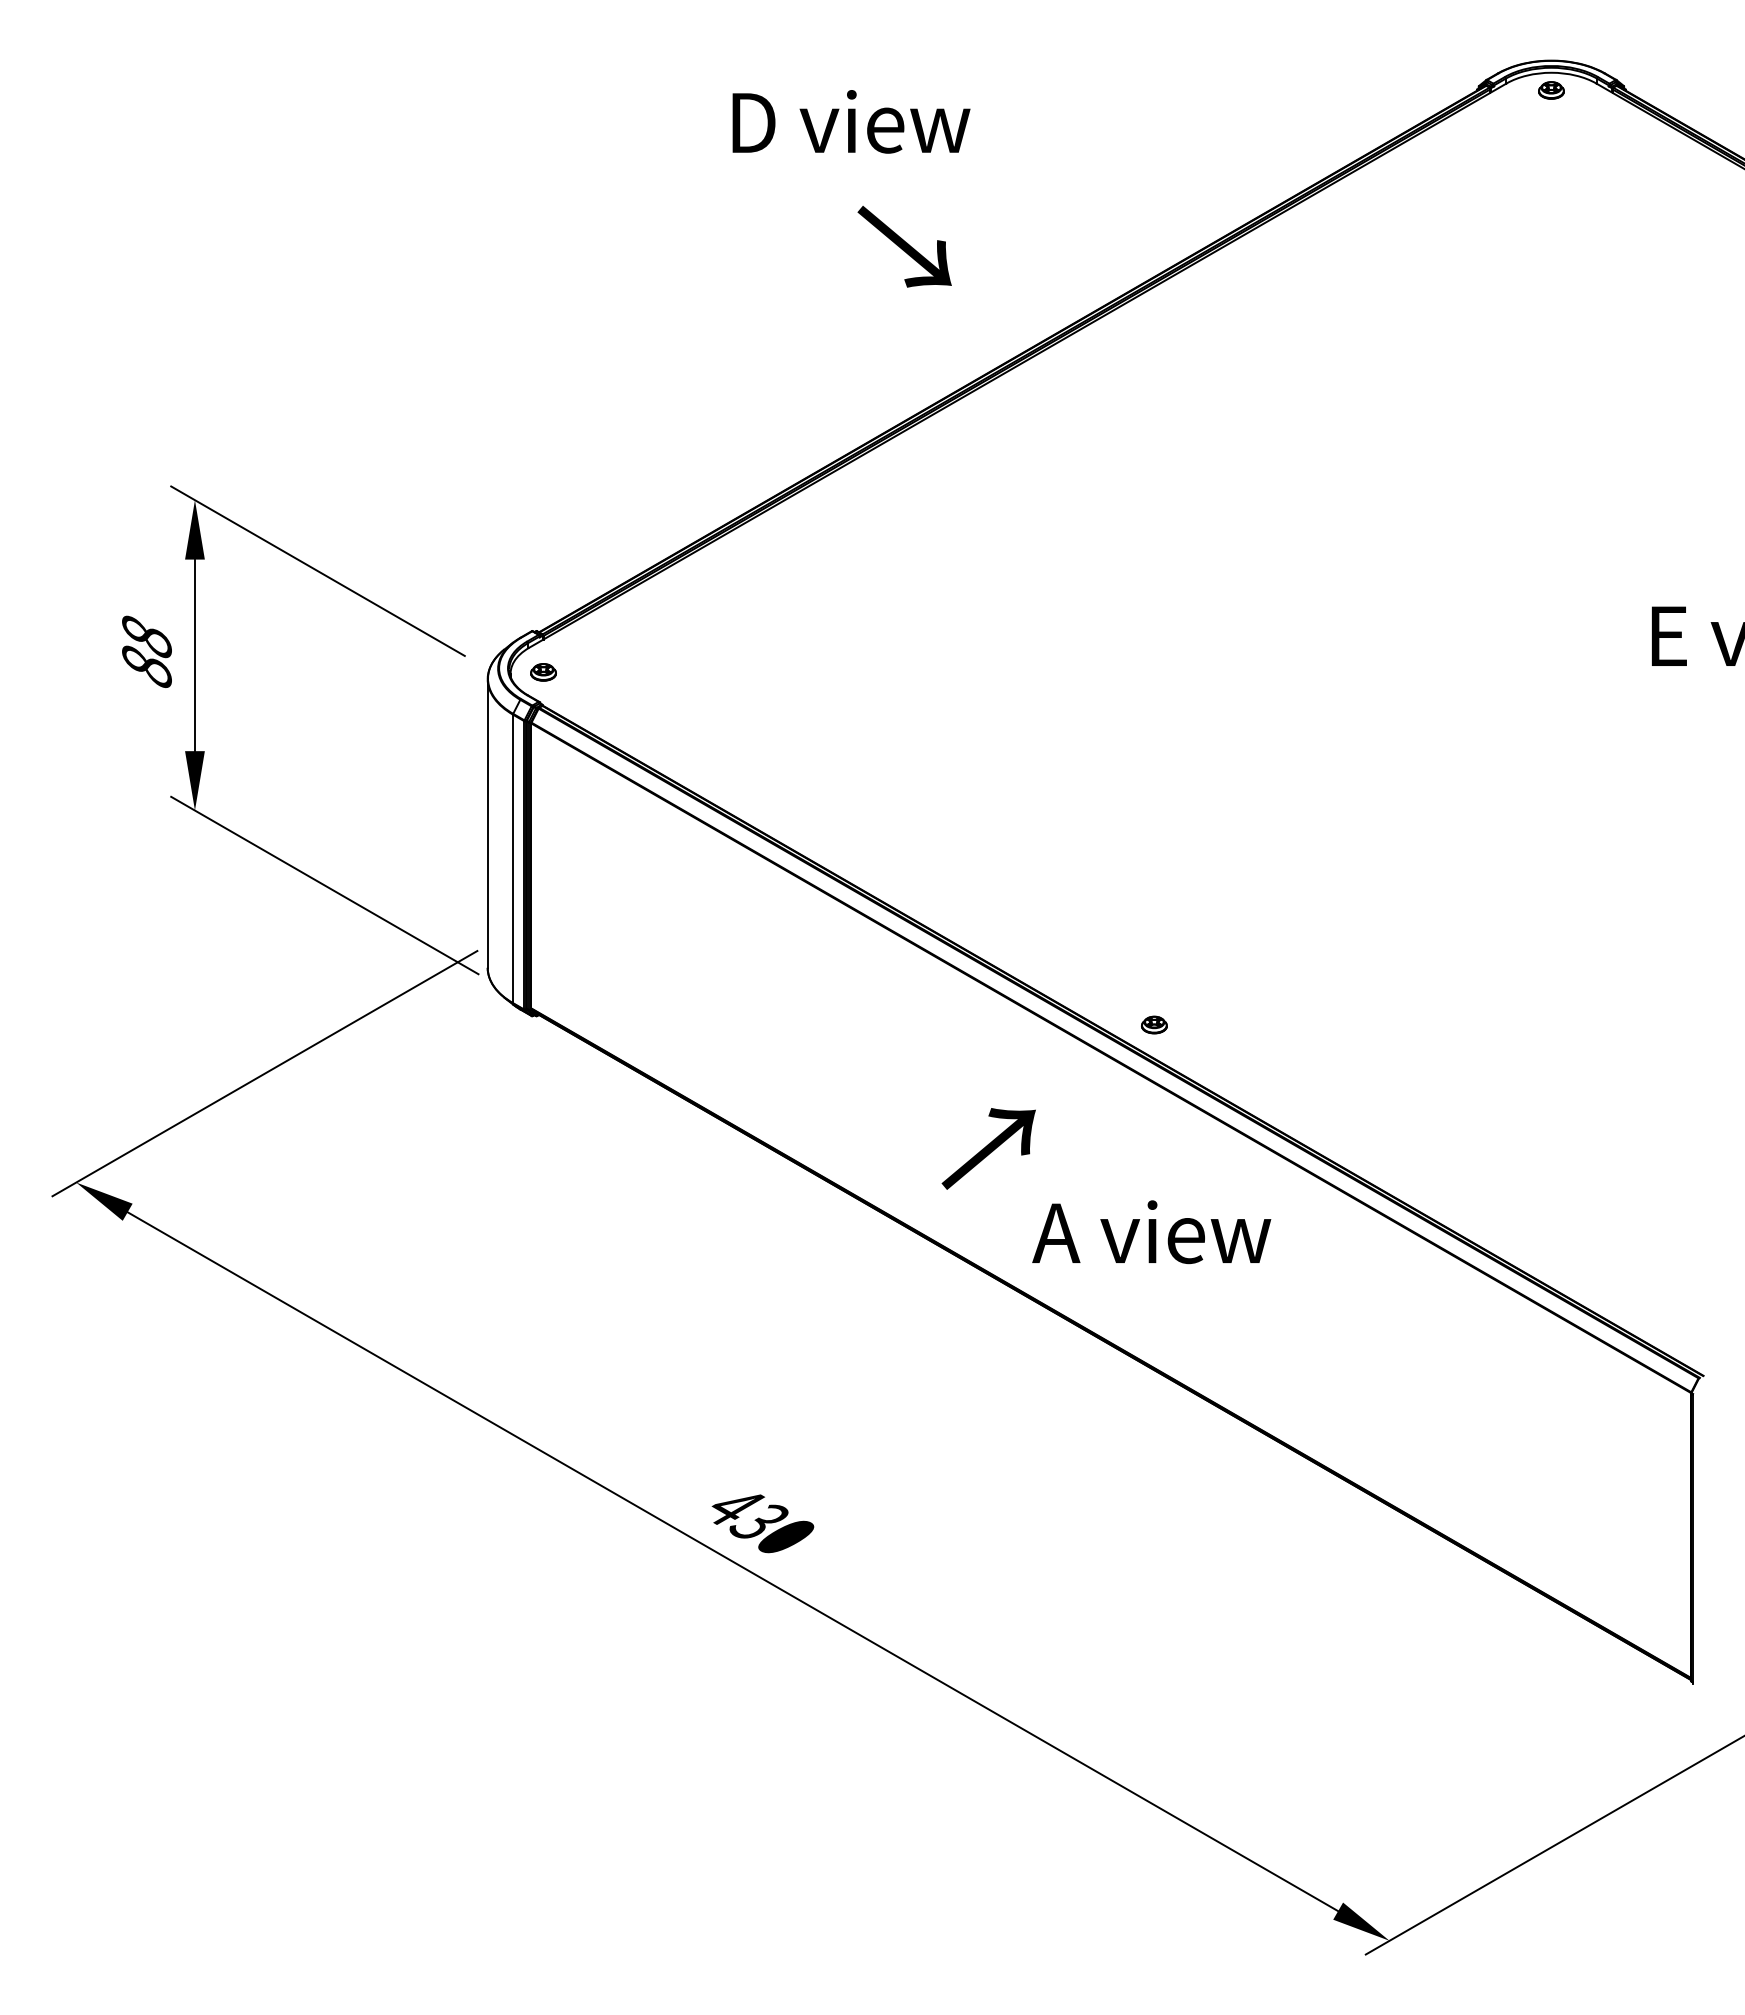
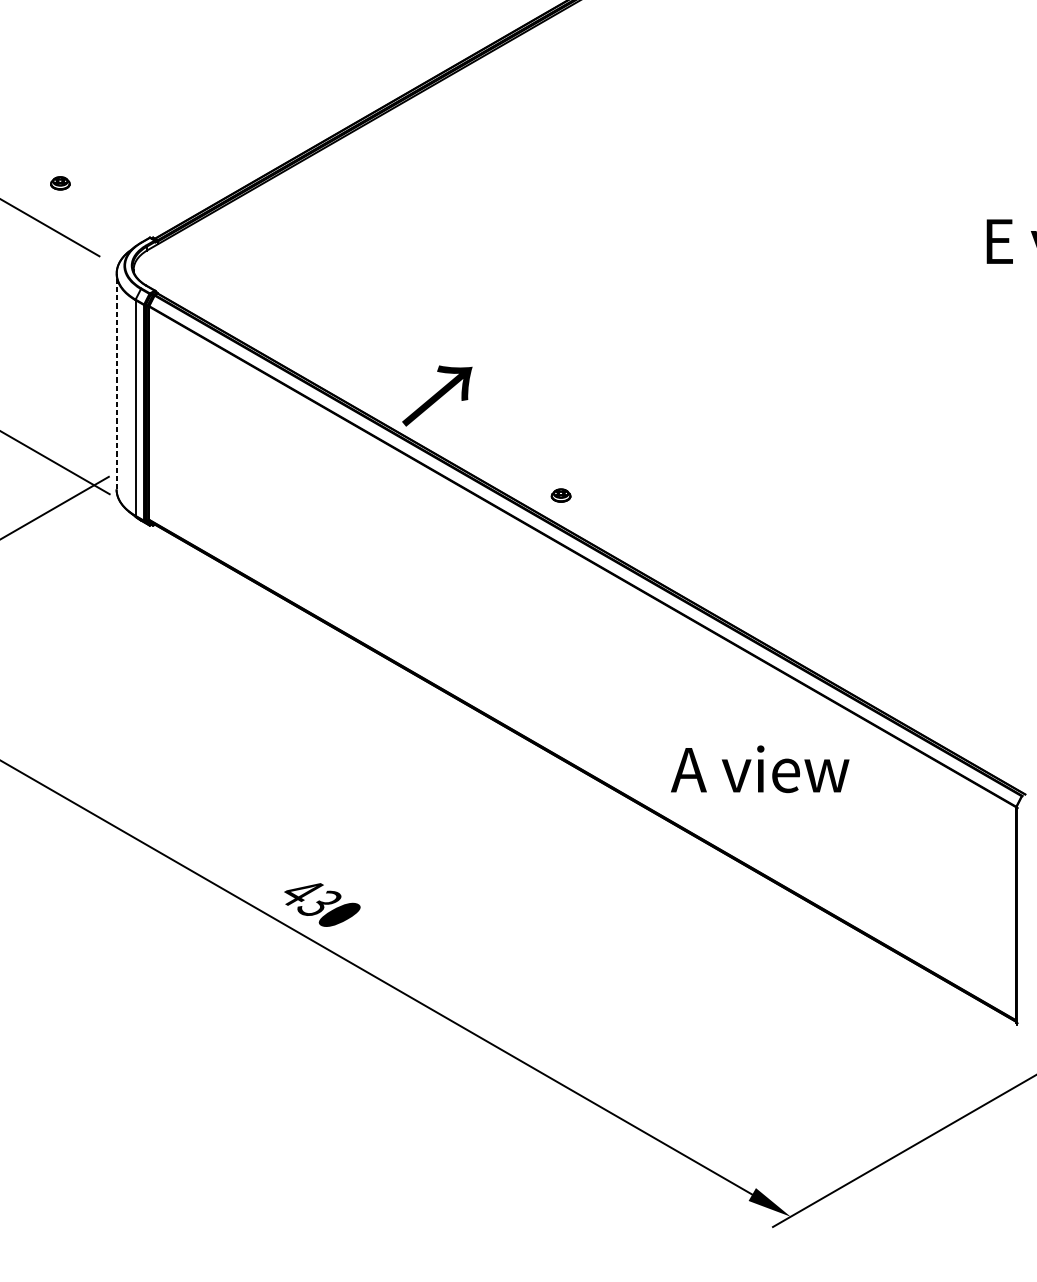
part: (543, 672) -> (60, 183), moved
line: (487, 823) -> (116, 381), solid -> dashed
part: (1154, 1024) -> (561, 495), moved
text: (988, 1148) -> (437, 395), moved
text: (1151, 1232) -> (760, 769), moved

